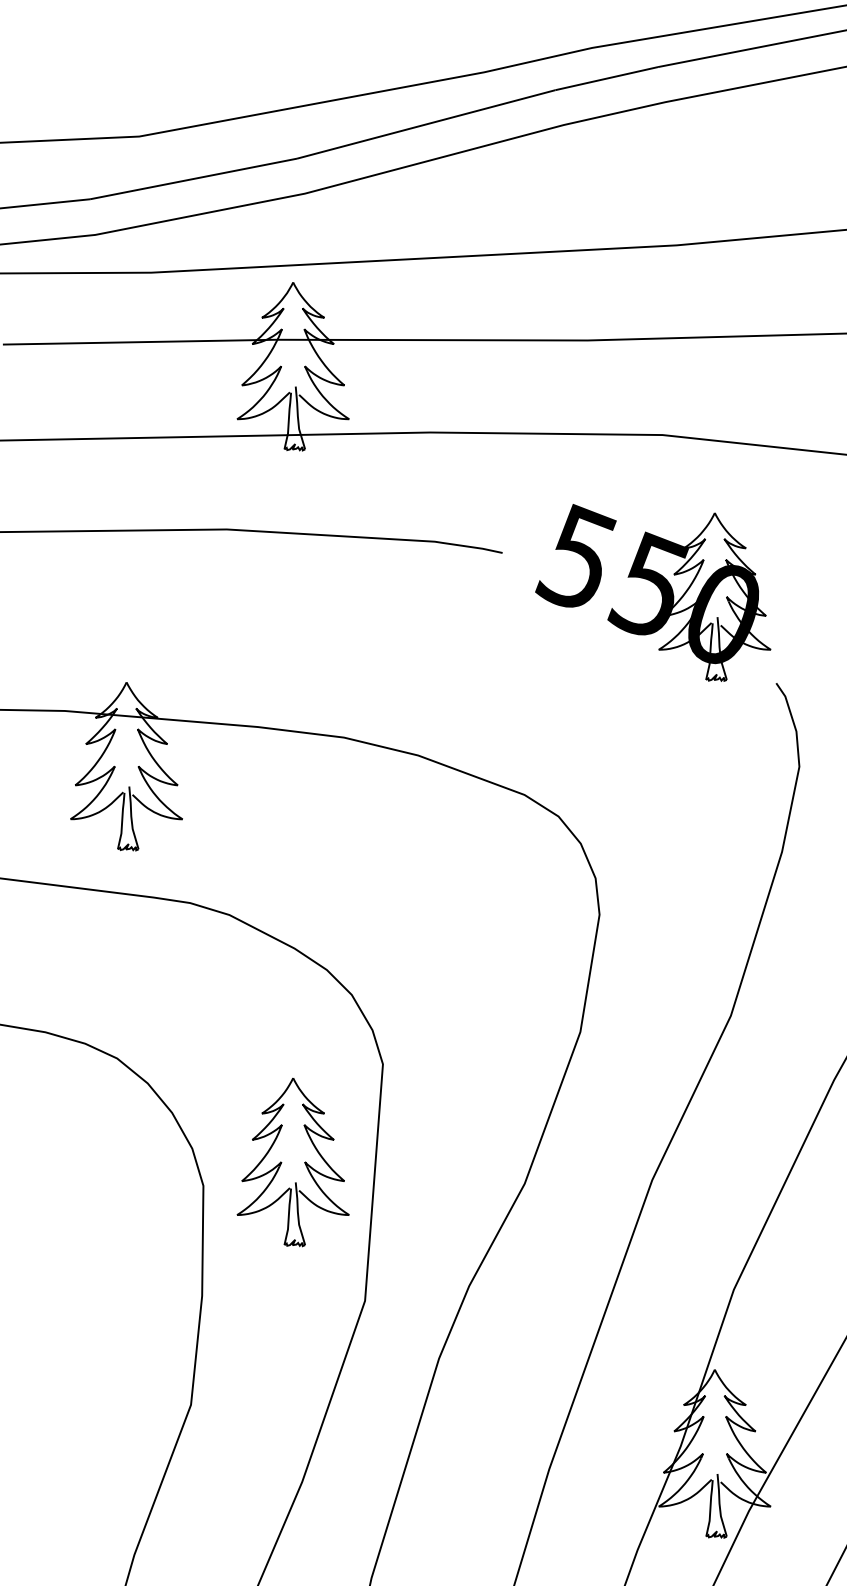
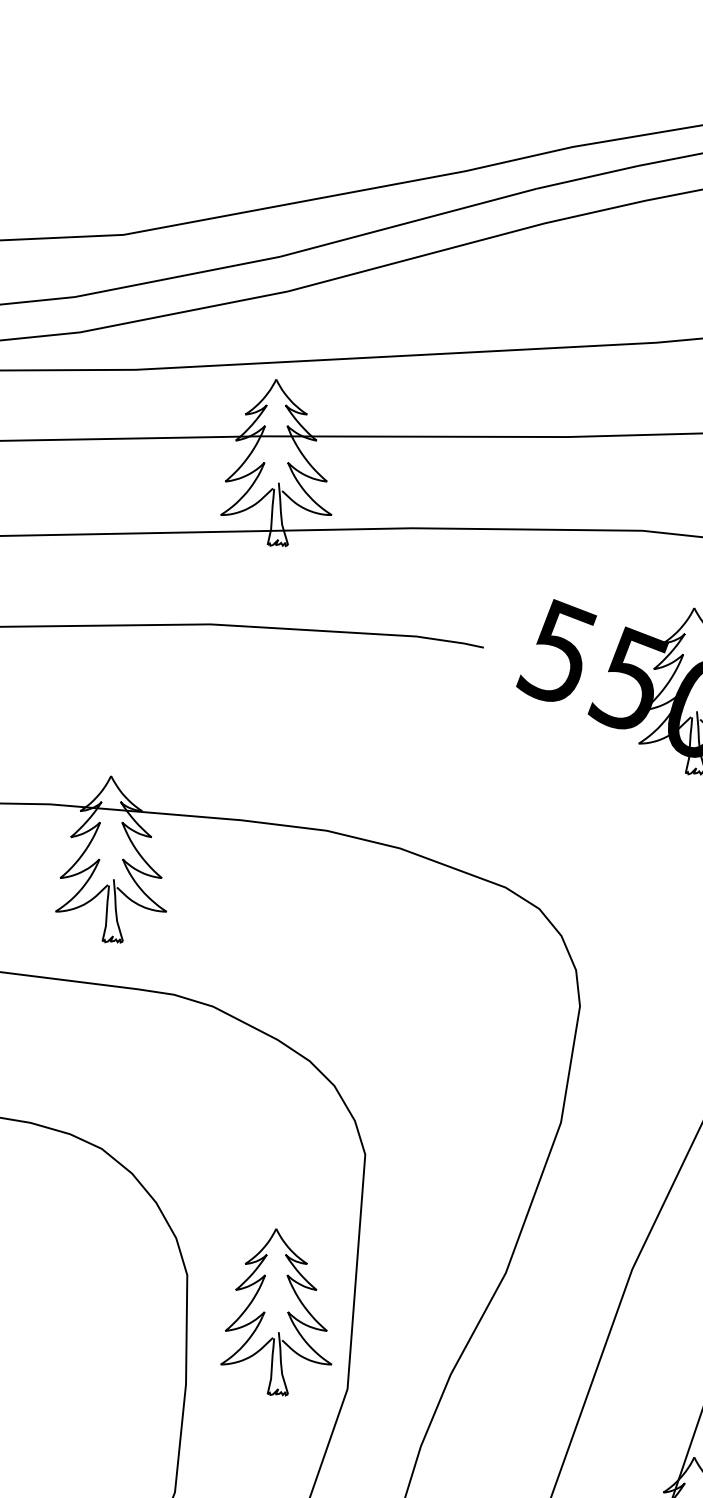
part: (292, 1162) -> (275, 1312), moved

